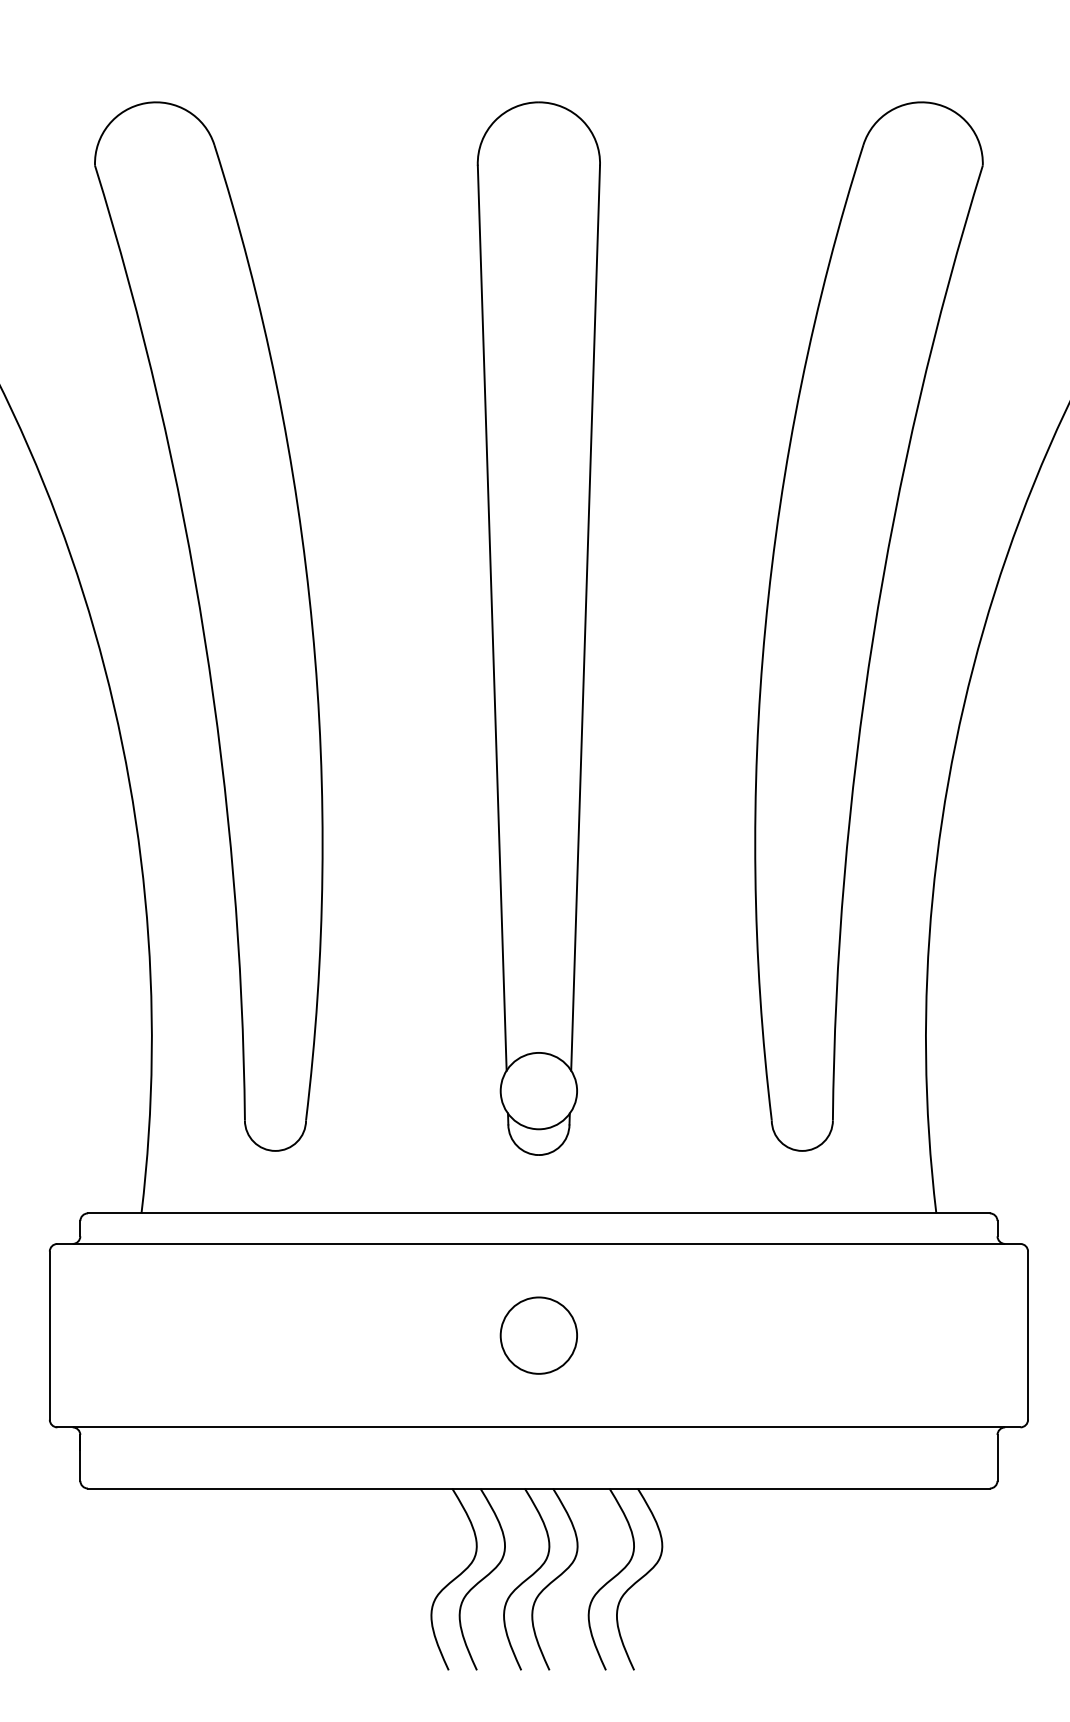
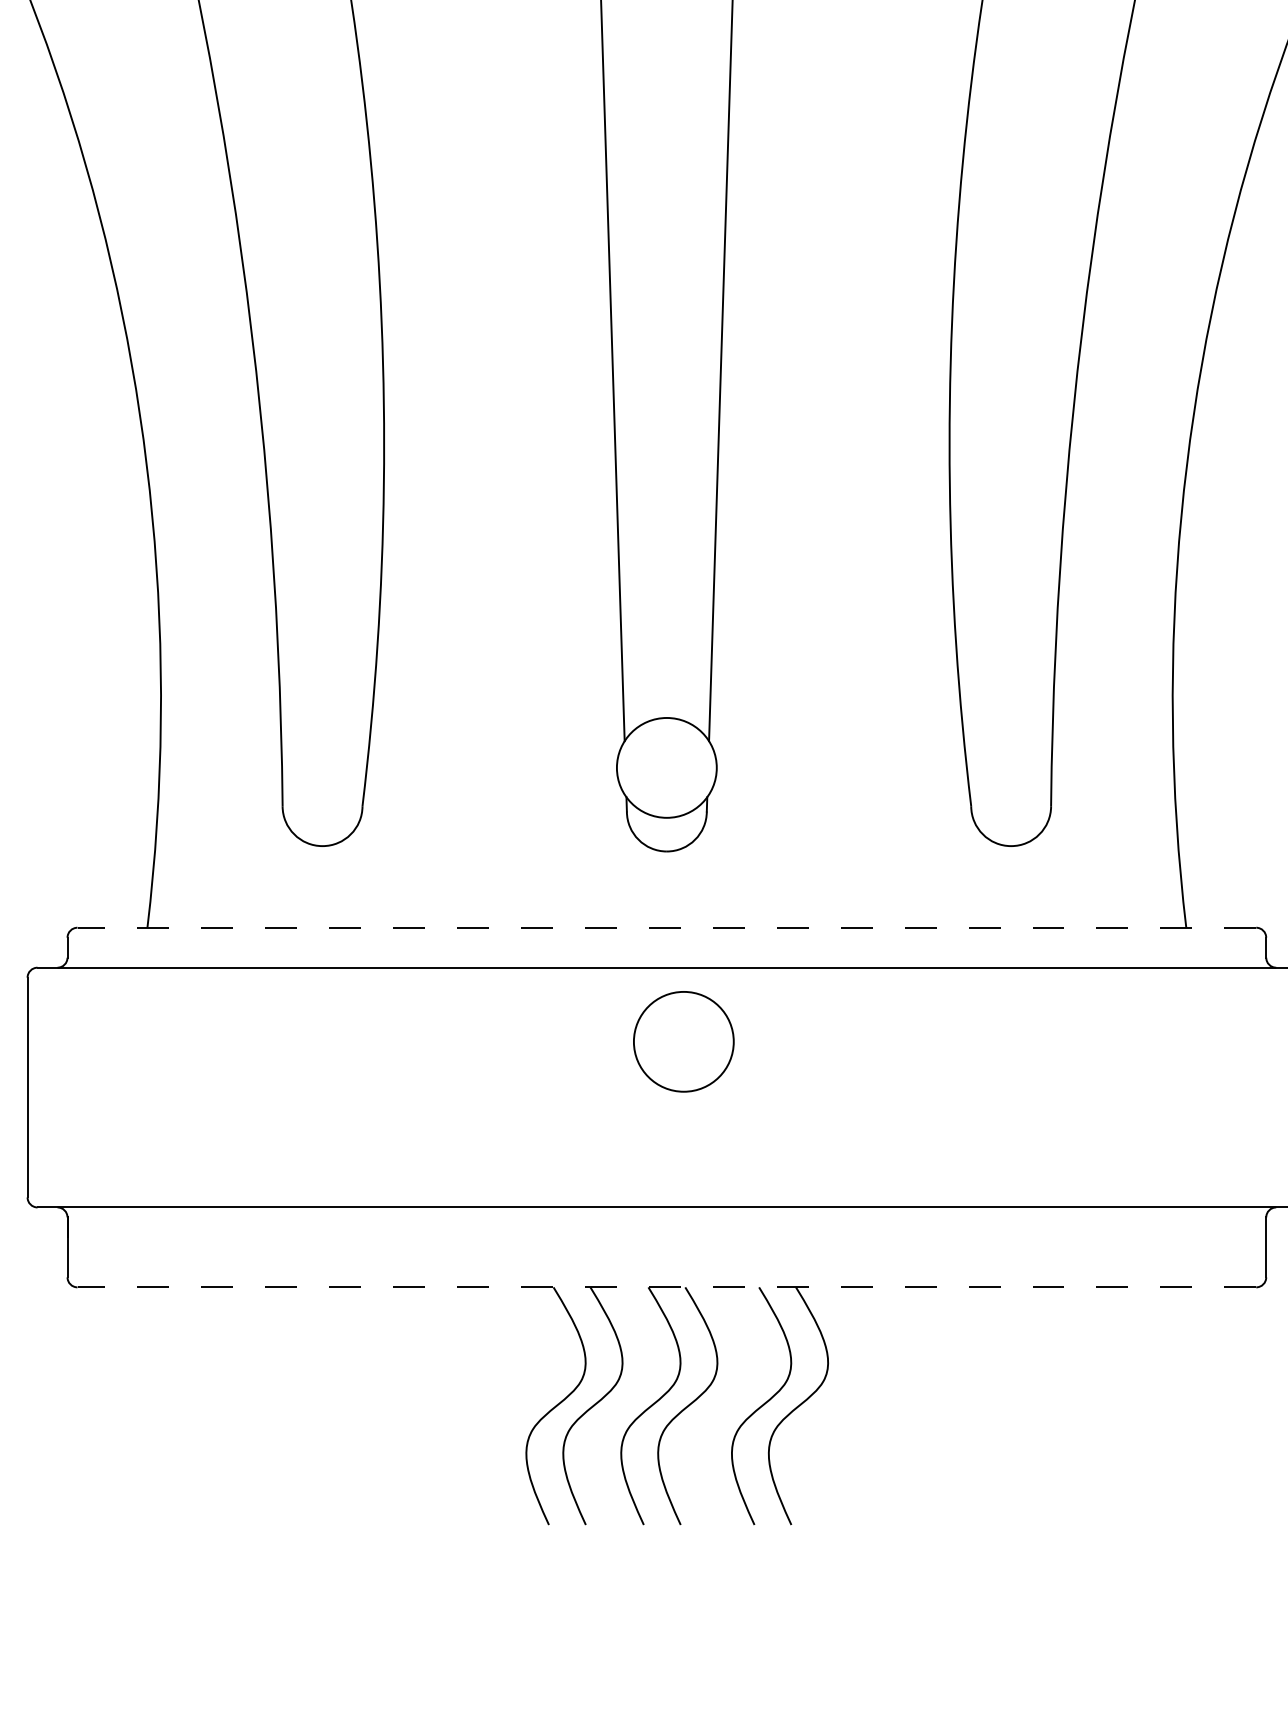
line: (538, 1213) -> (666, 927), solid -> dashed
circle: (538, 1335) -> (683, 1041), moved
line: (538, 1488) -> (666, 1287), solid -> dashed

